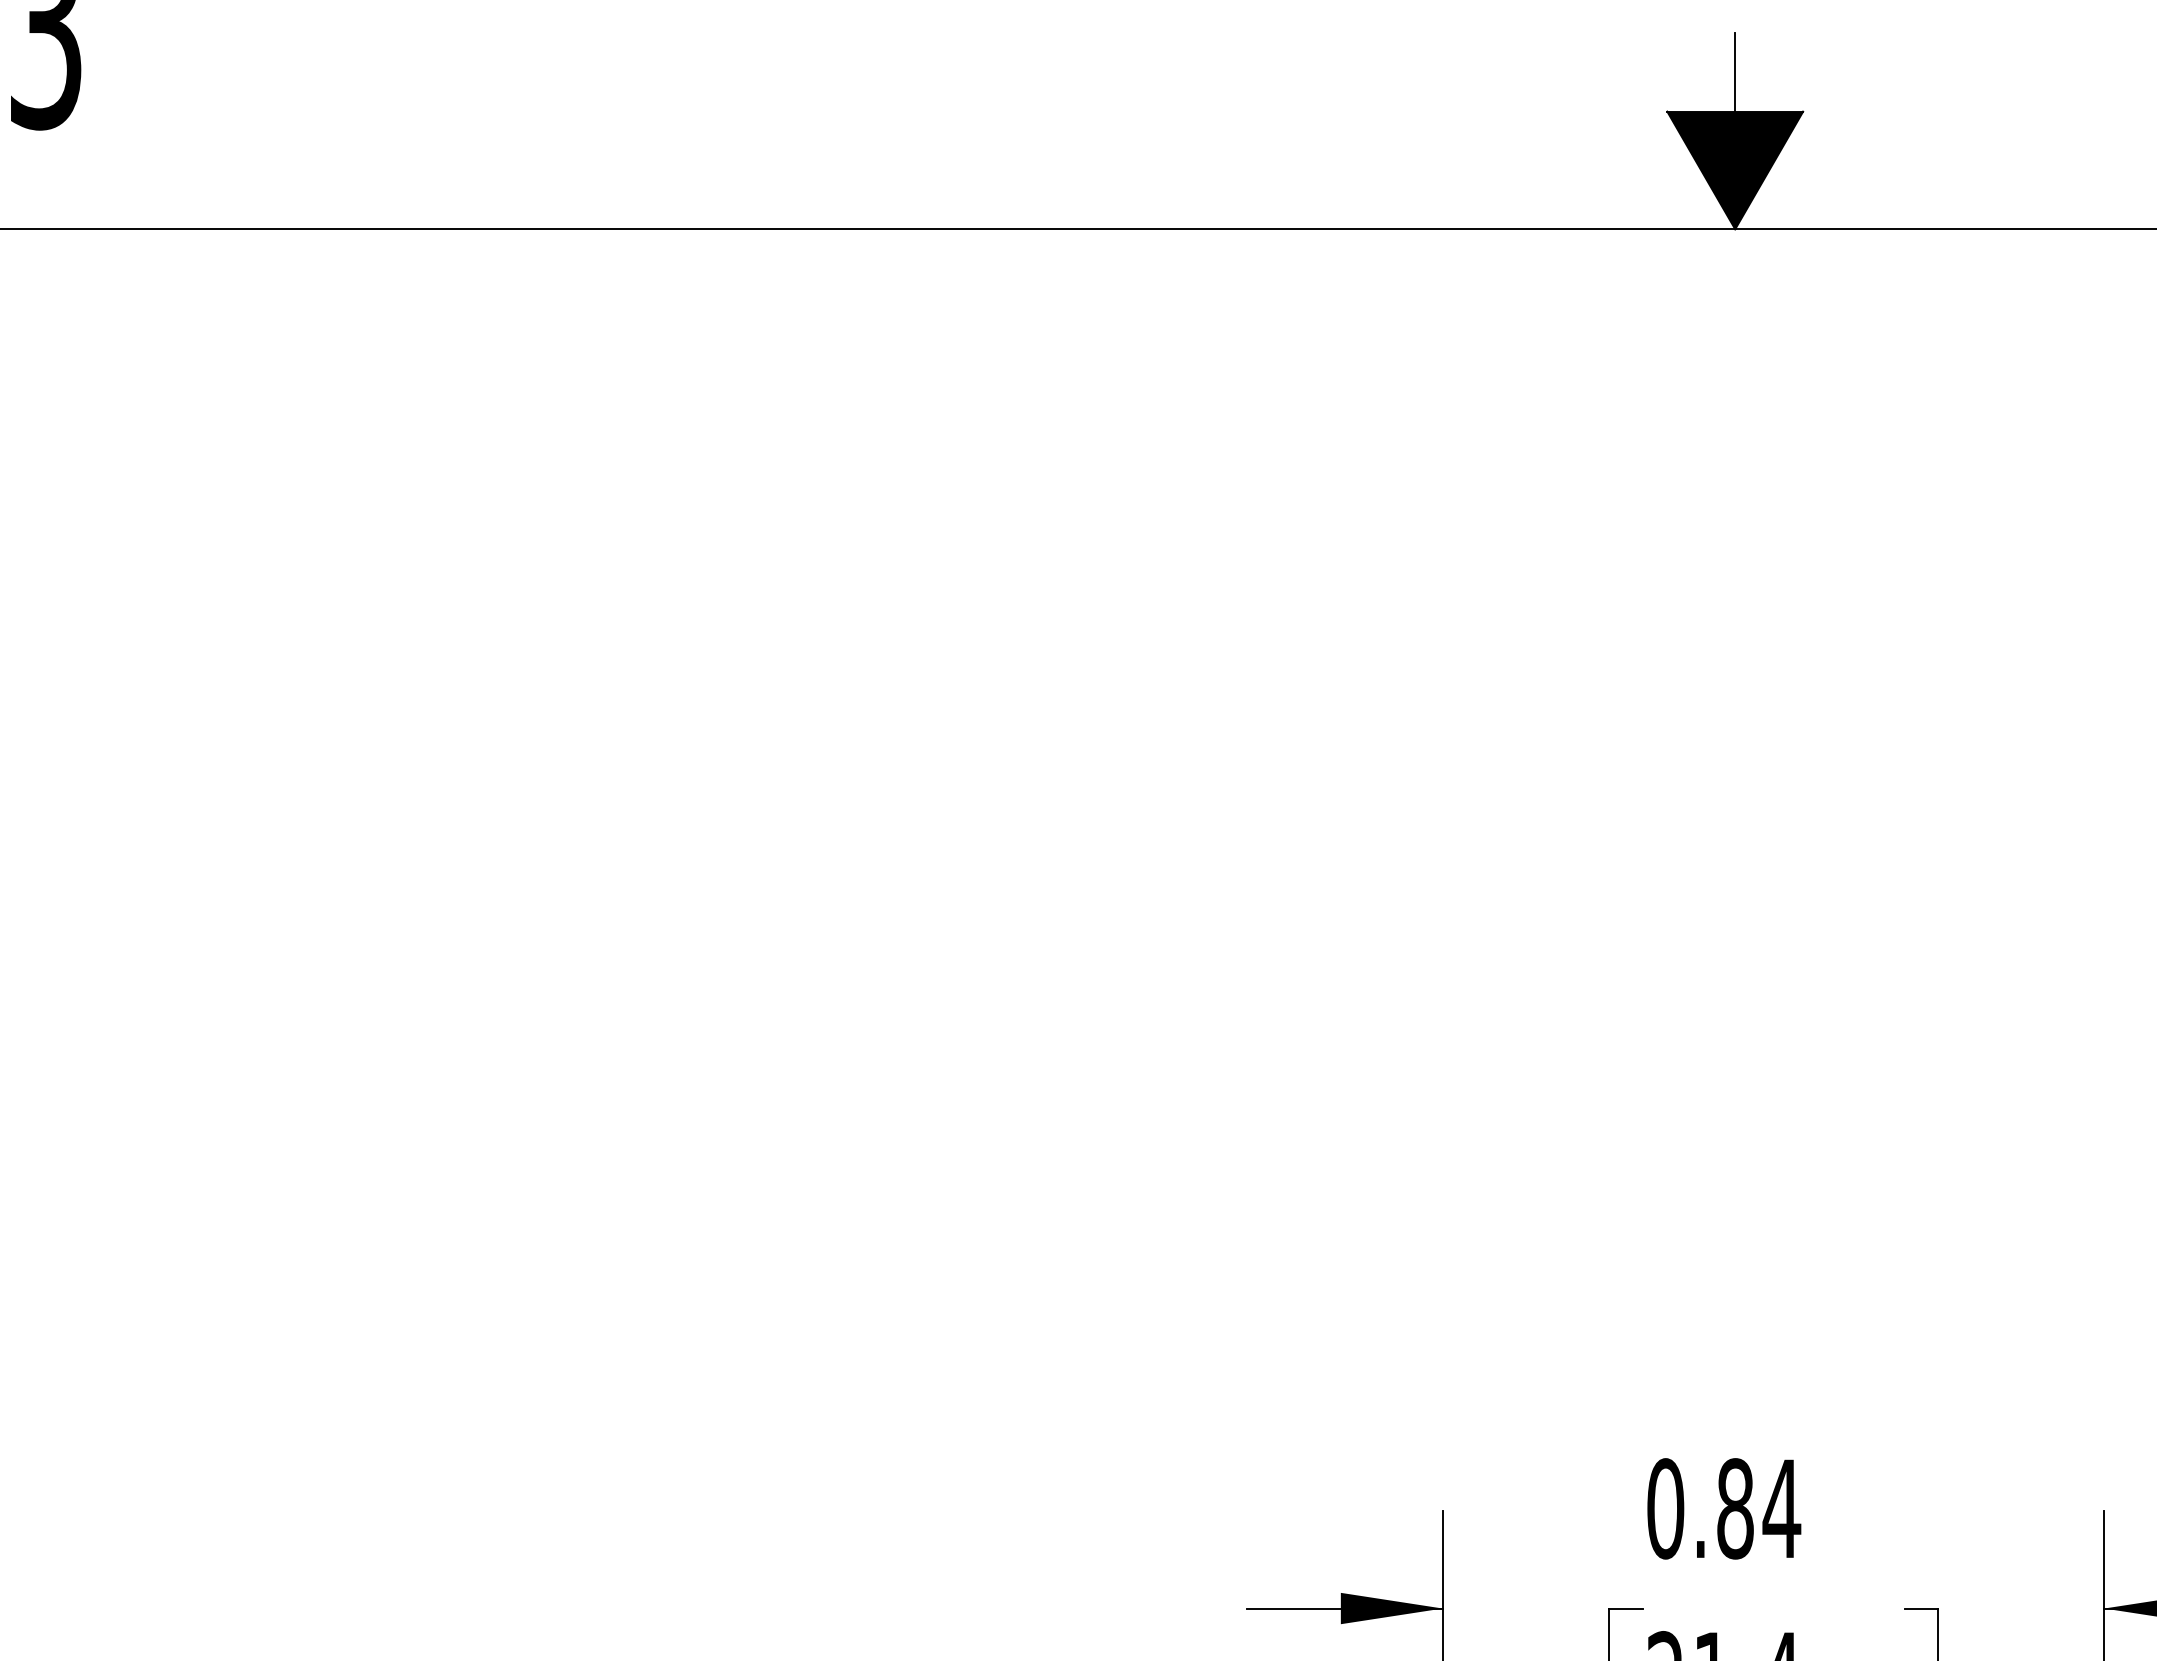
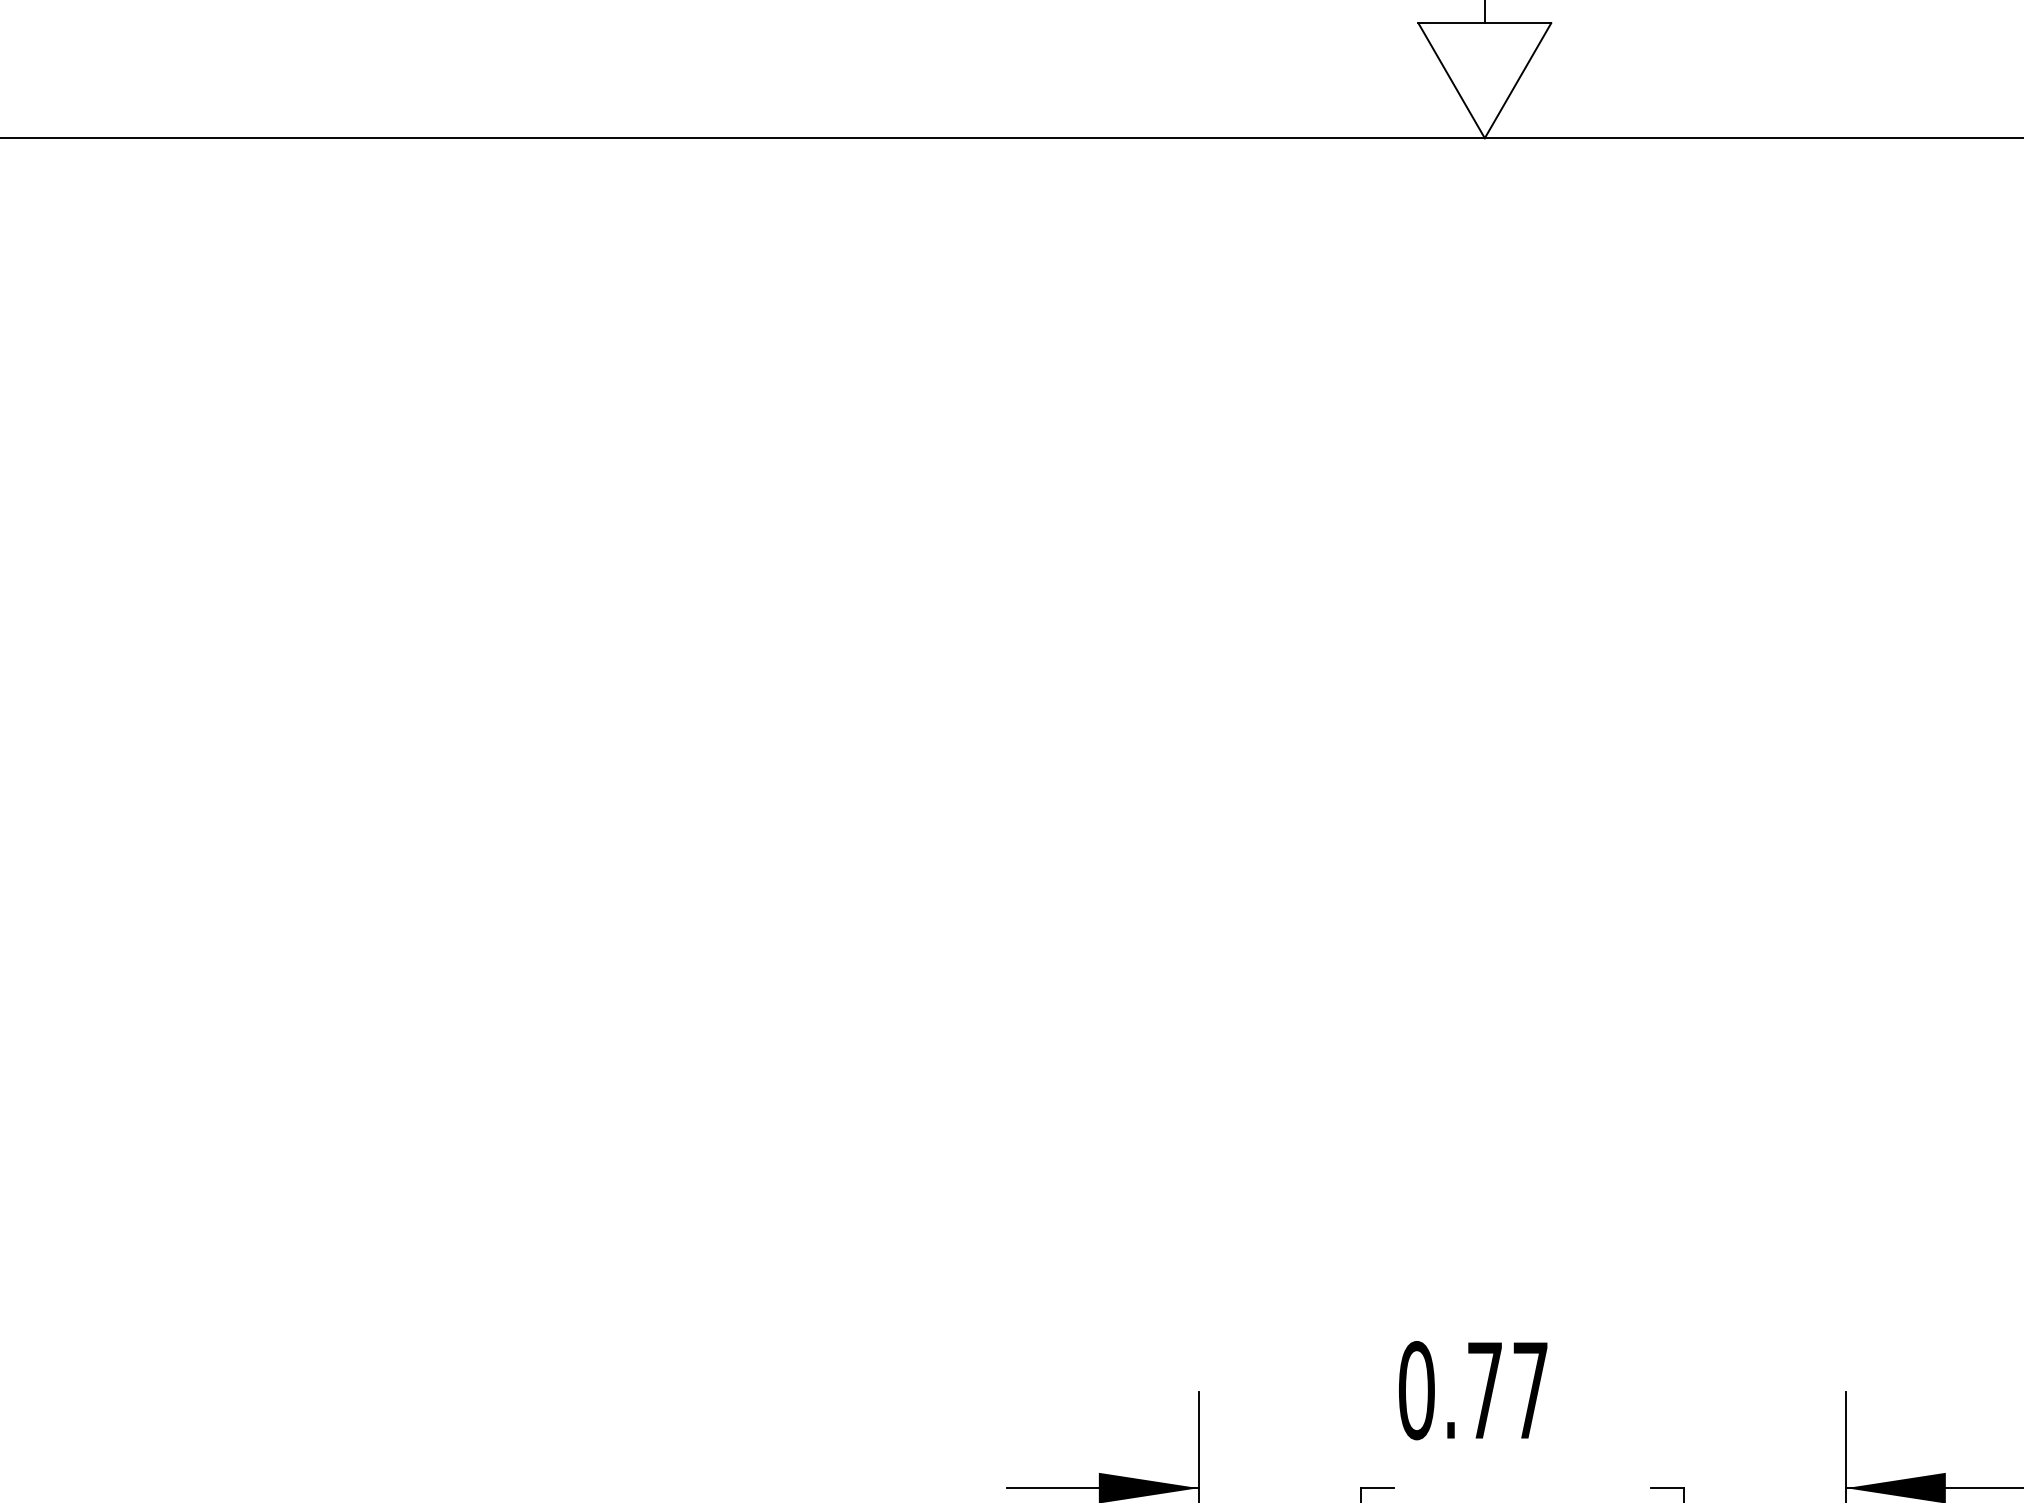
fill: (1735, 170) -> (1485, 80), removed
text: (1759, 1508) -> (1508, 1390), 0.84 -> 0.77

